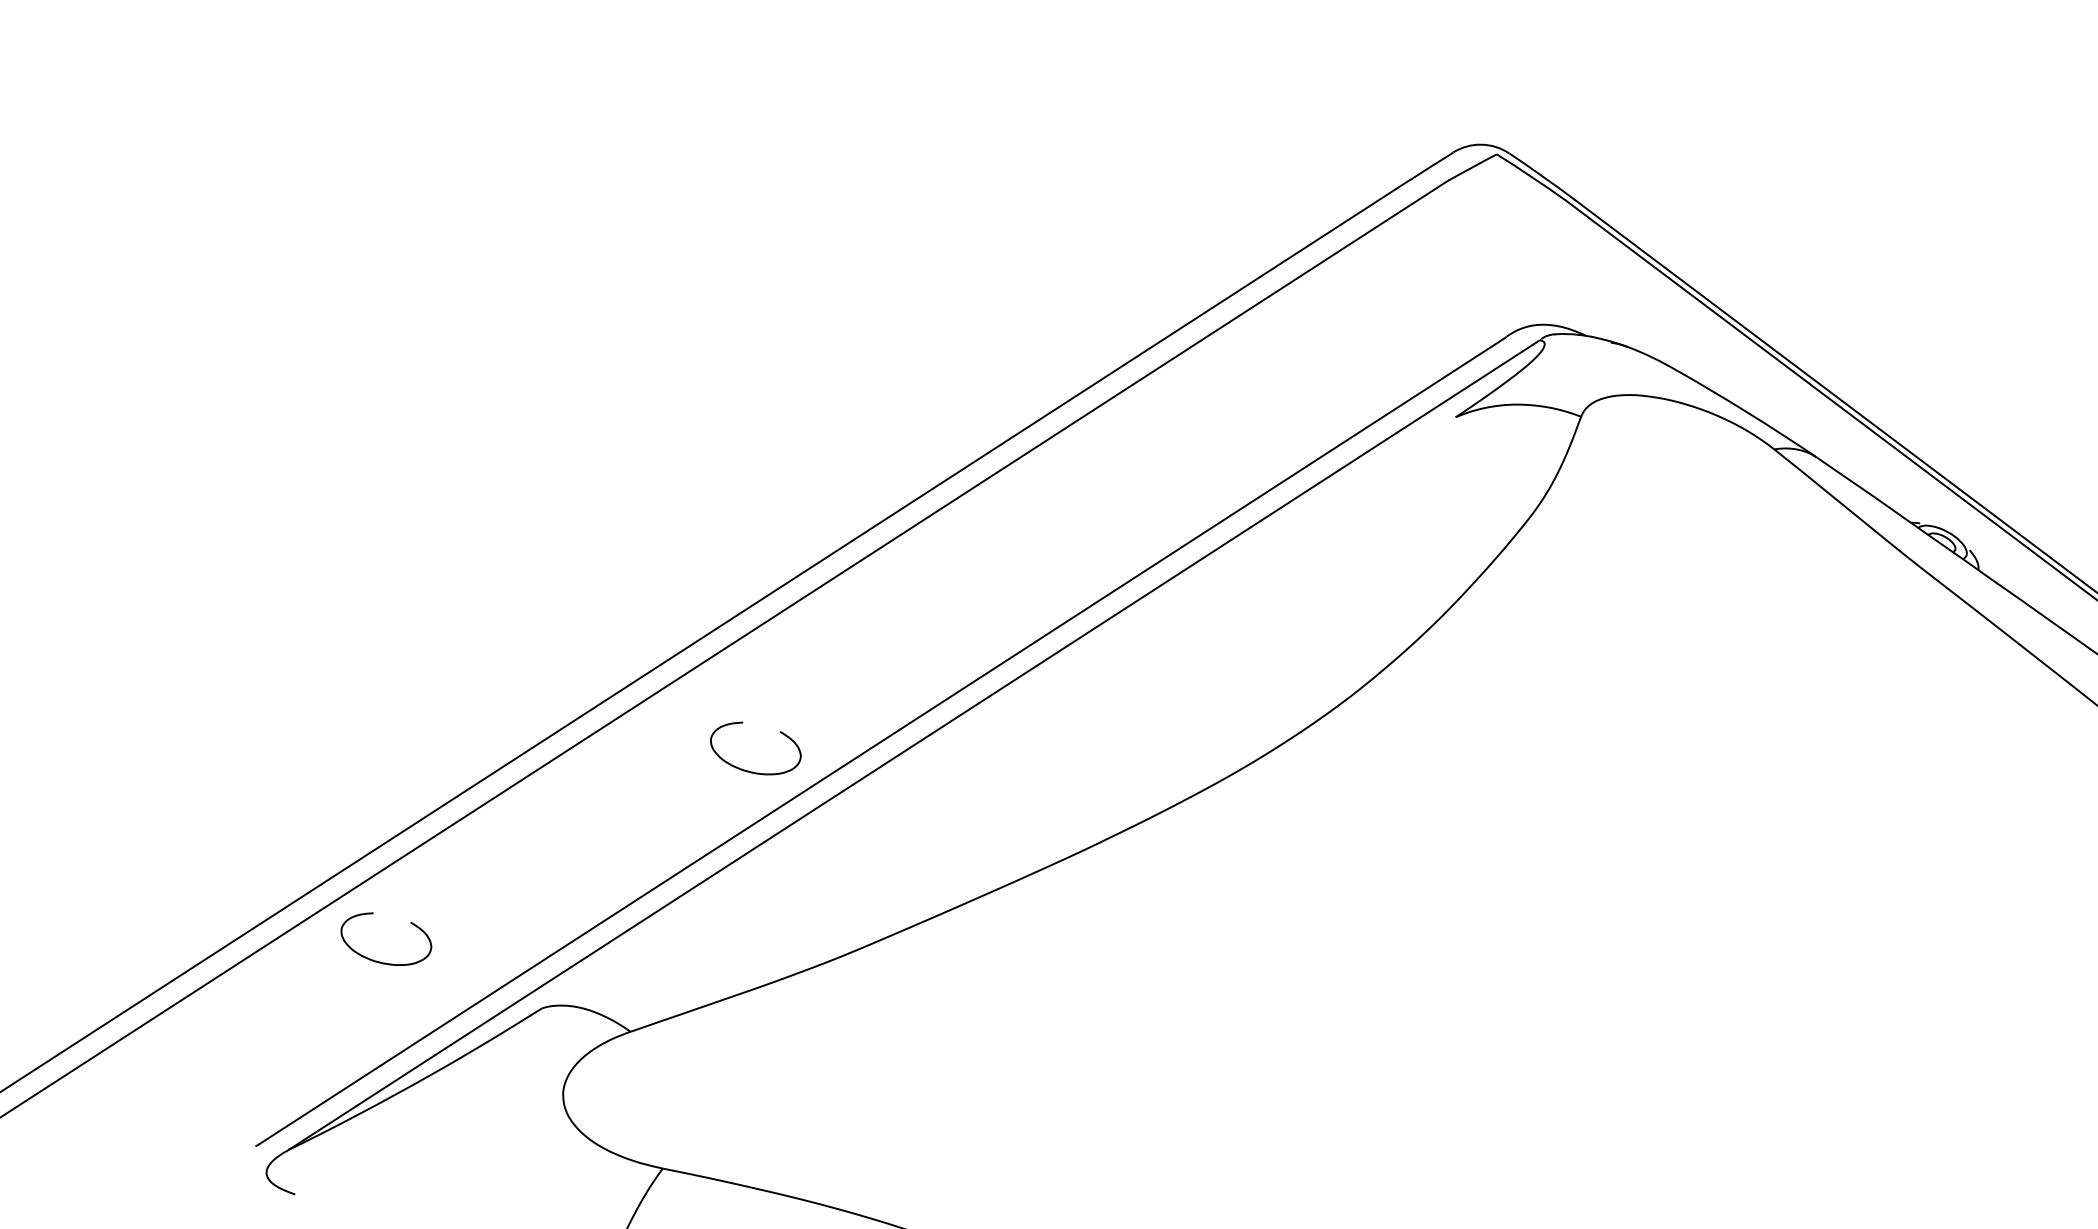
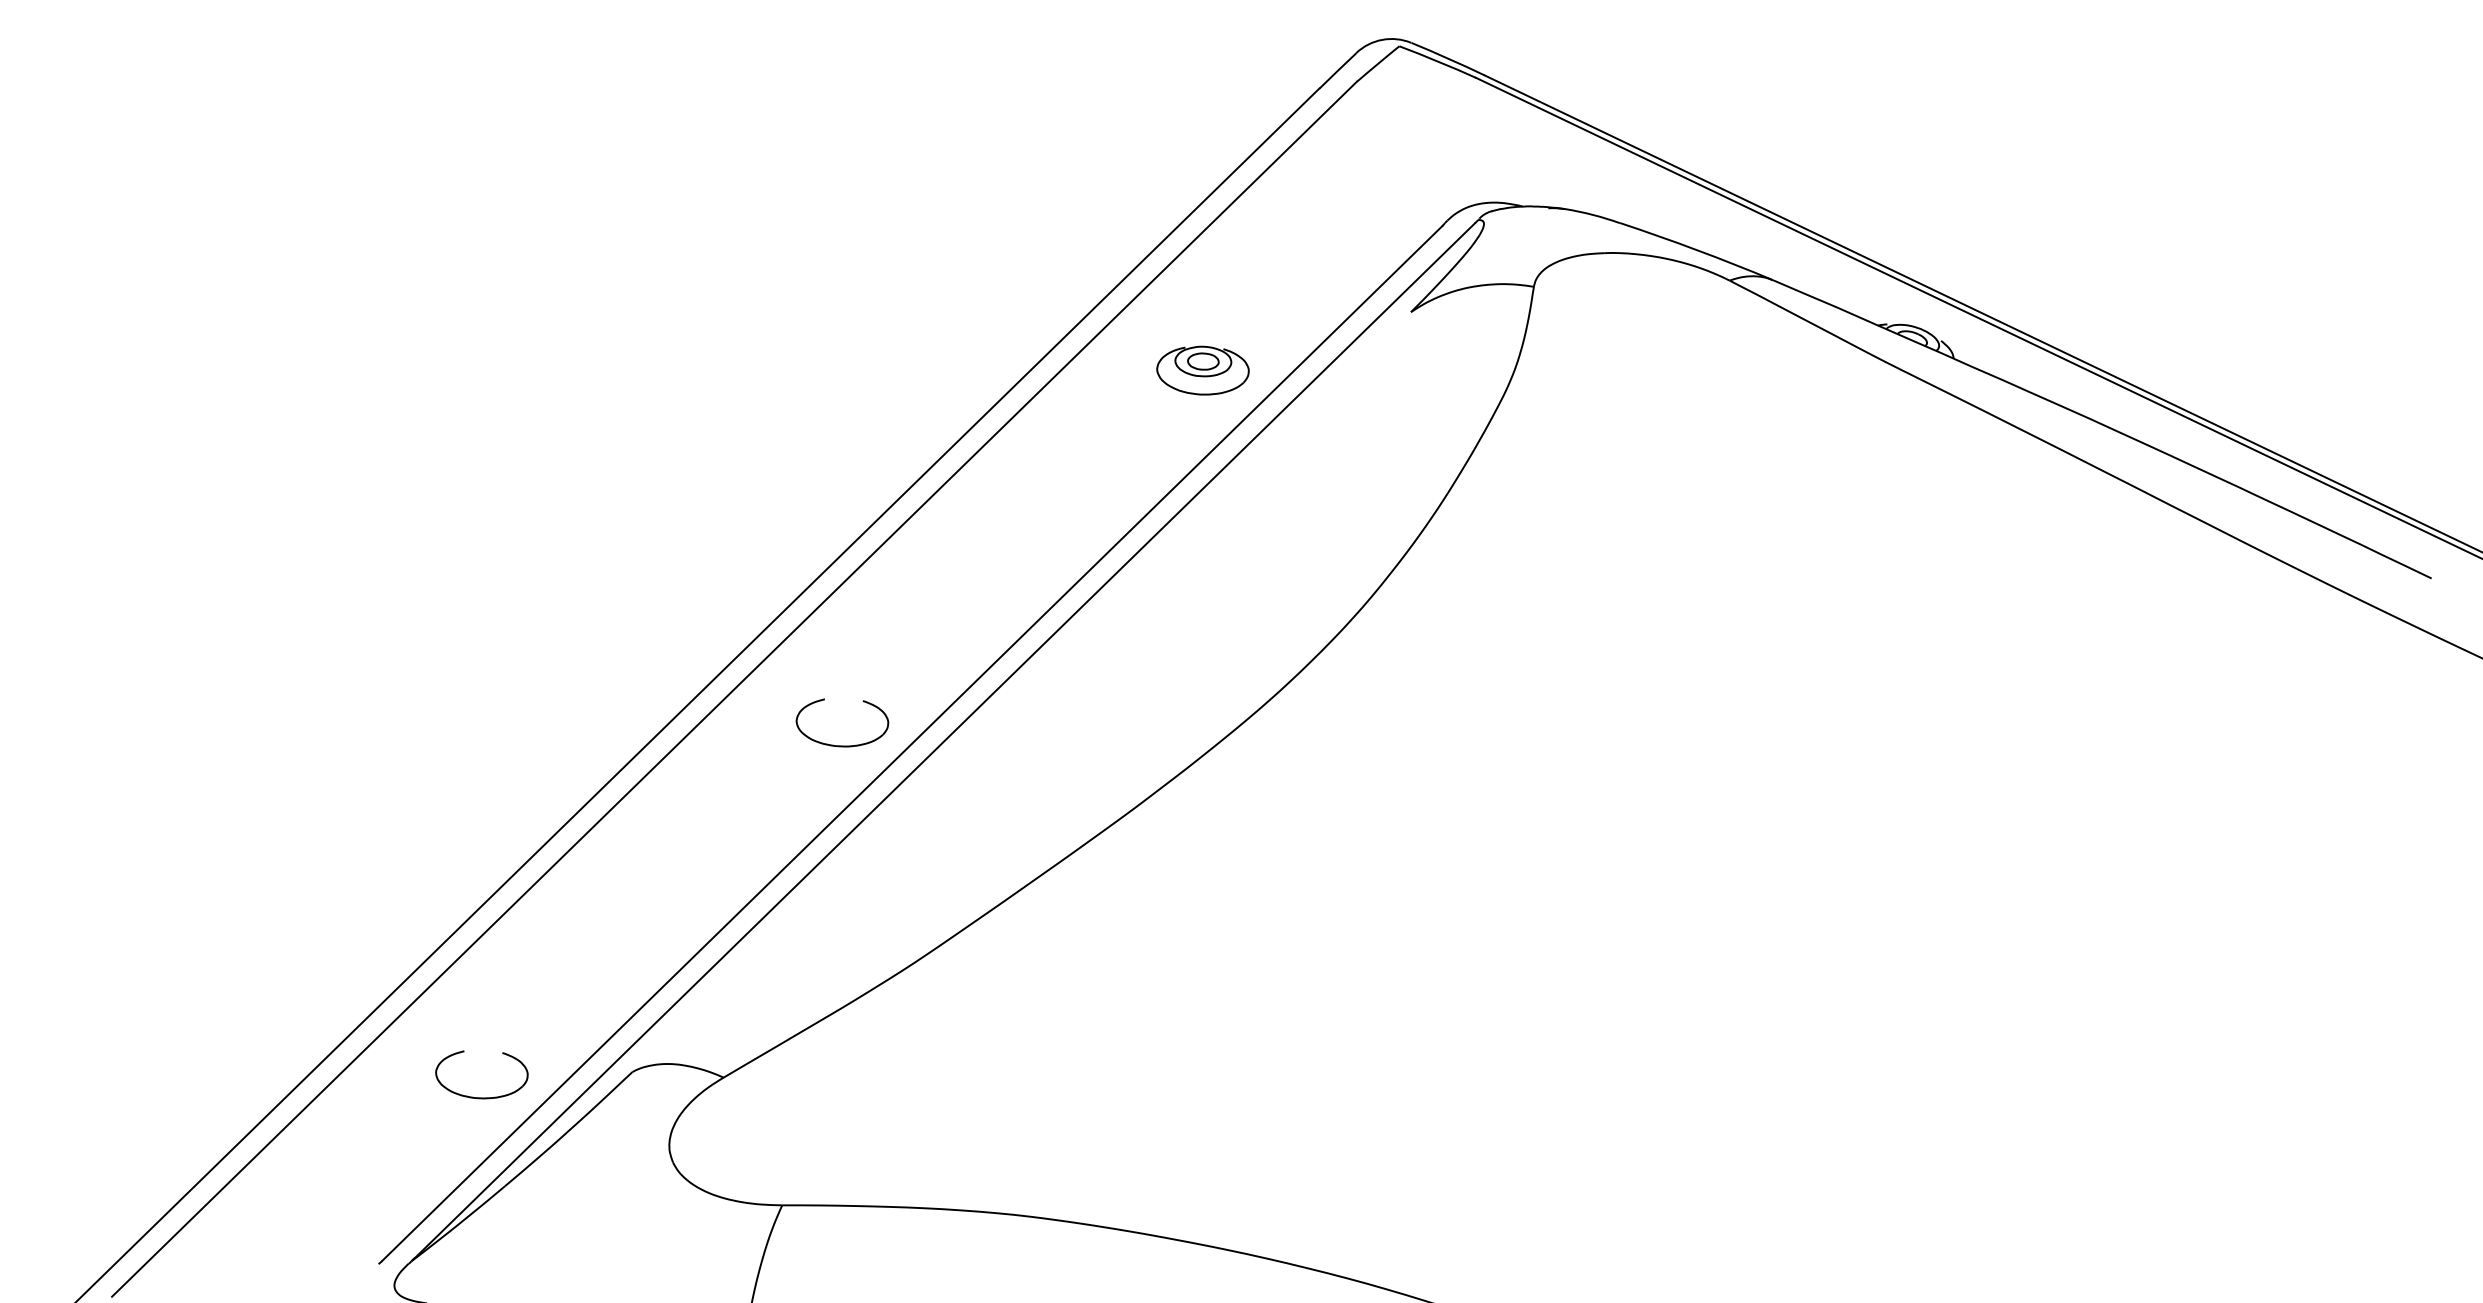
part: (1239, 433) -> (1202, 370), added
part: (751, 771) -> (842, 745), moved
part: (381, 962) -> (481, 1097), moved

